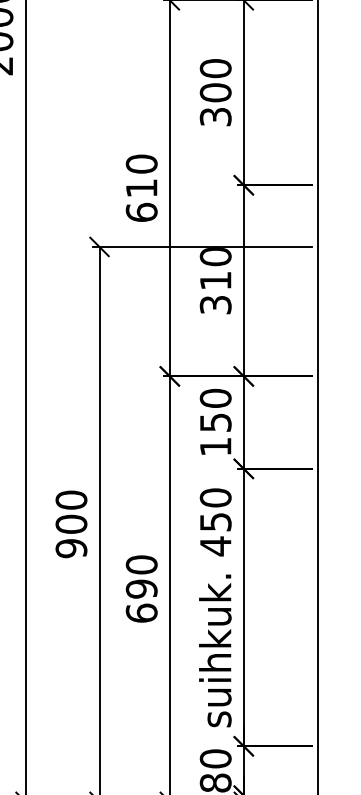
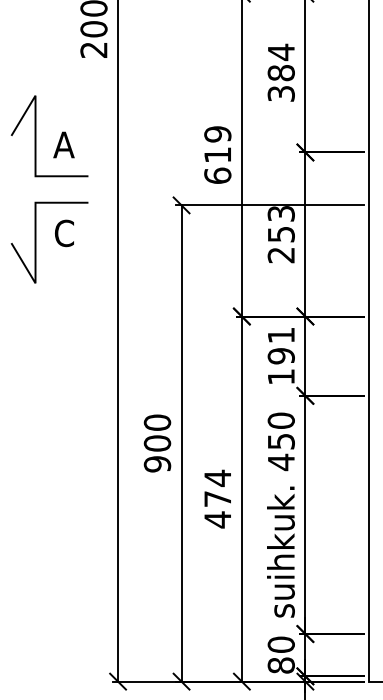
text: (214, 80) -> (280, 62), 300 -> 384
text: (141, 164) -> (217, 134), 610 -> 619
text: (214, 280) -> (280, 234), 310 -> 253
text: (214, 410) -> (280, 345), 150 -> 191
text: (141, 588) -> (217, 498), 690 -> 474

